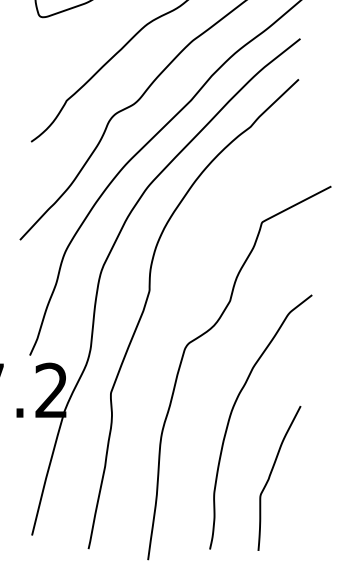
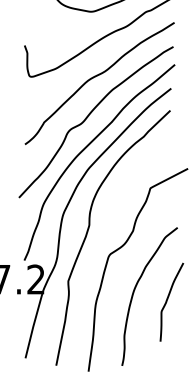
curve: (273, 473) -> (168, 299), moved

